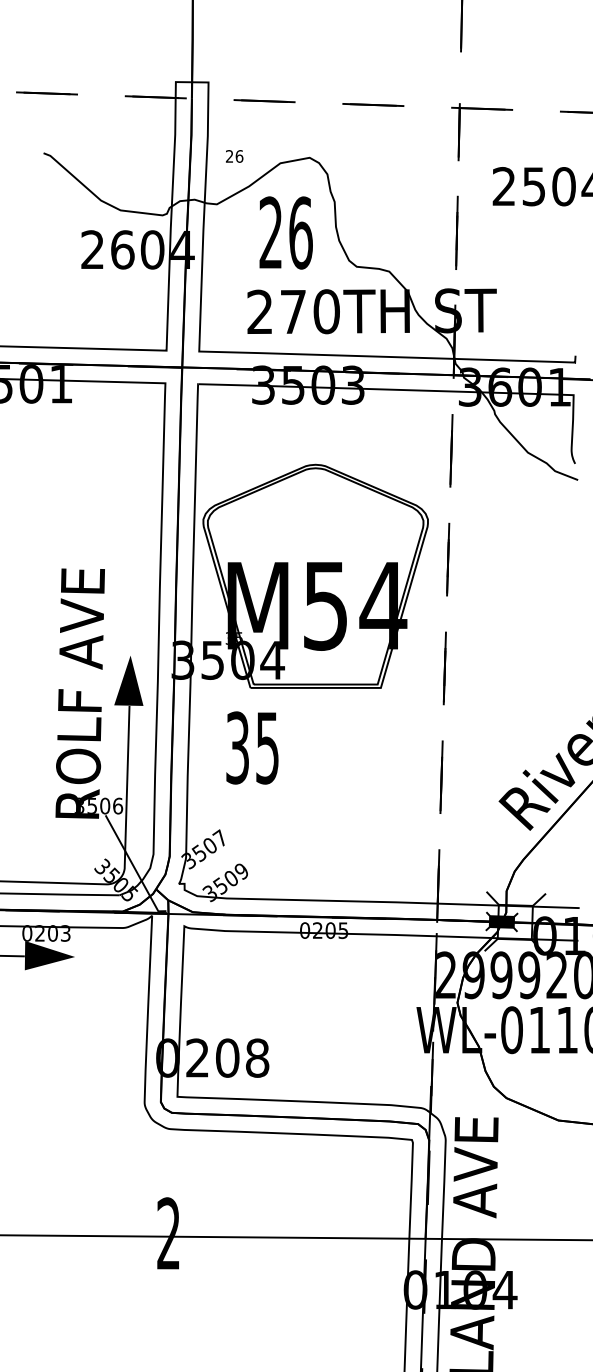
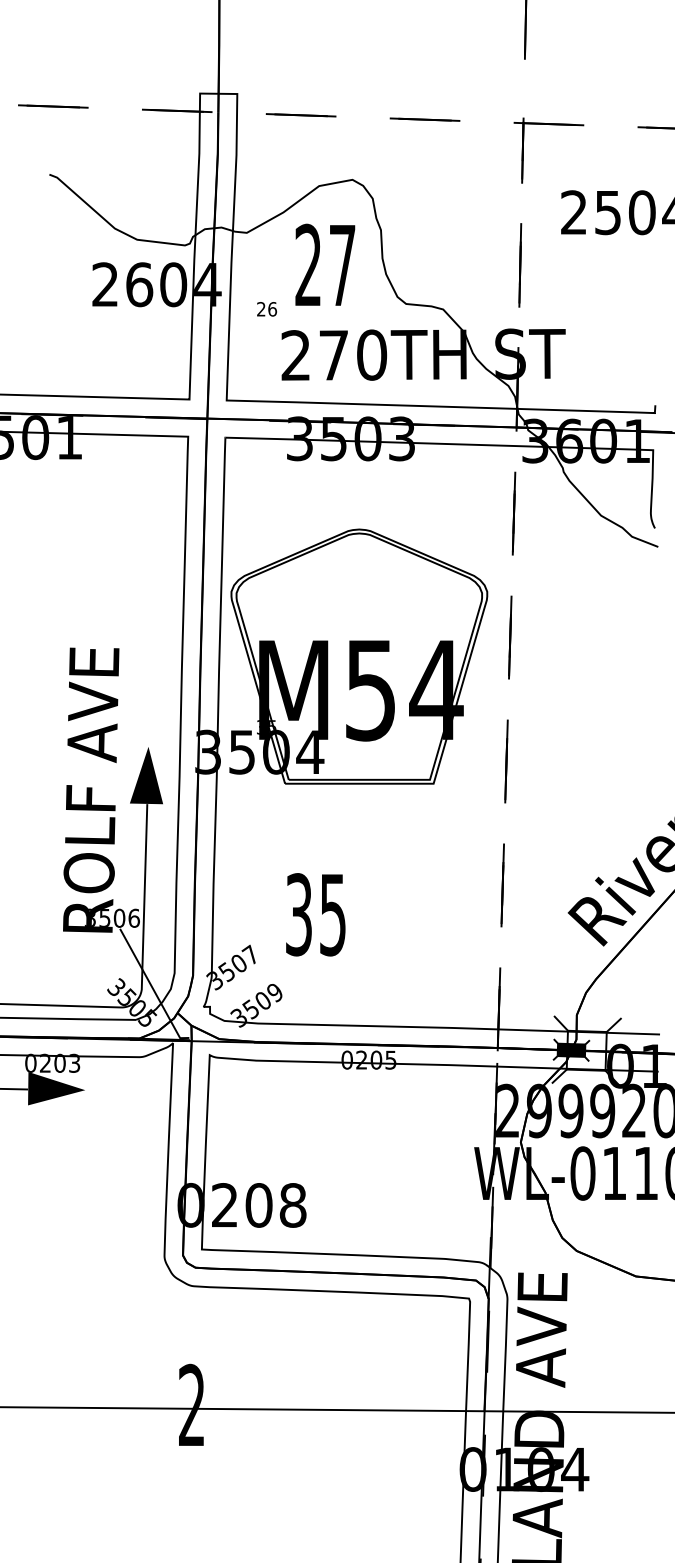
text: (234, 156) -> (266, 309), moved
text: (300, 232) -> (342, 264), 26 -> 27
text: (252, 747) -> (315, 914), moved

